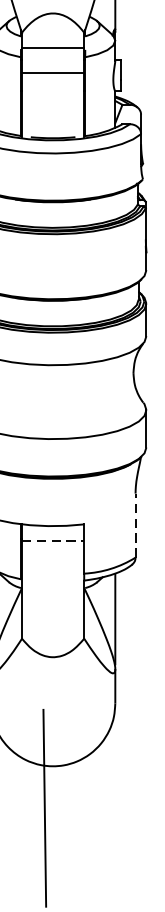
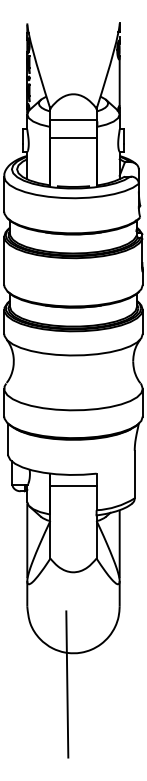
line: (135, 525) -> (134, 474), dashed -> solid
line: (53, 540) -> (73, 485), dashed -> solid

